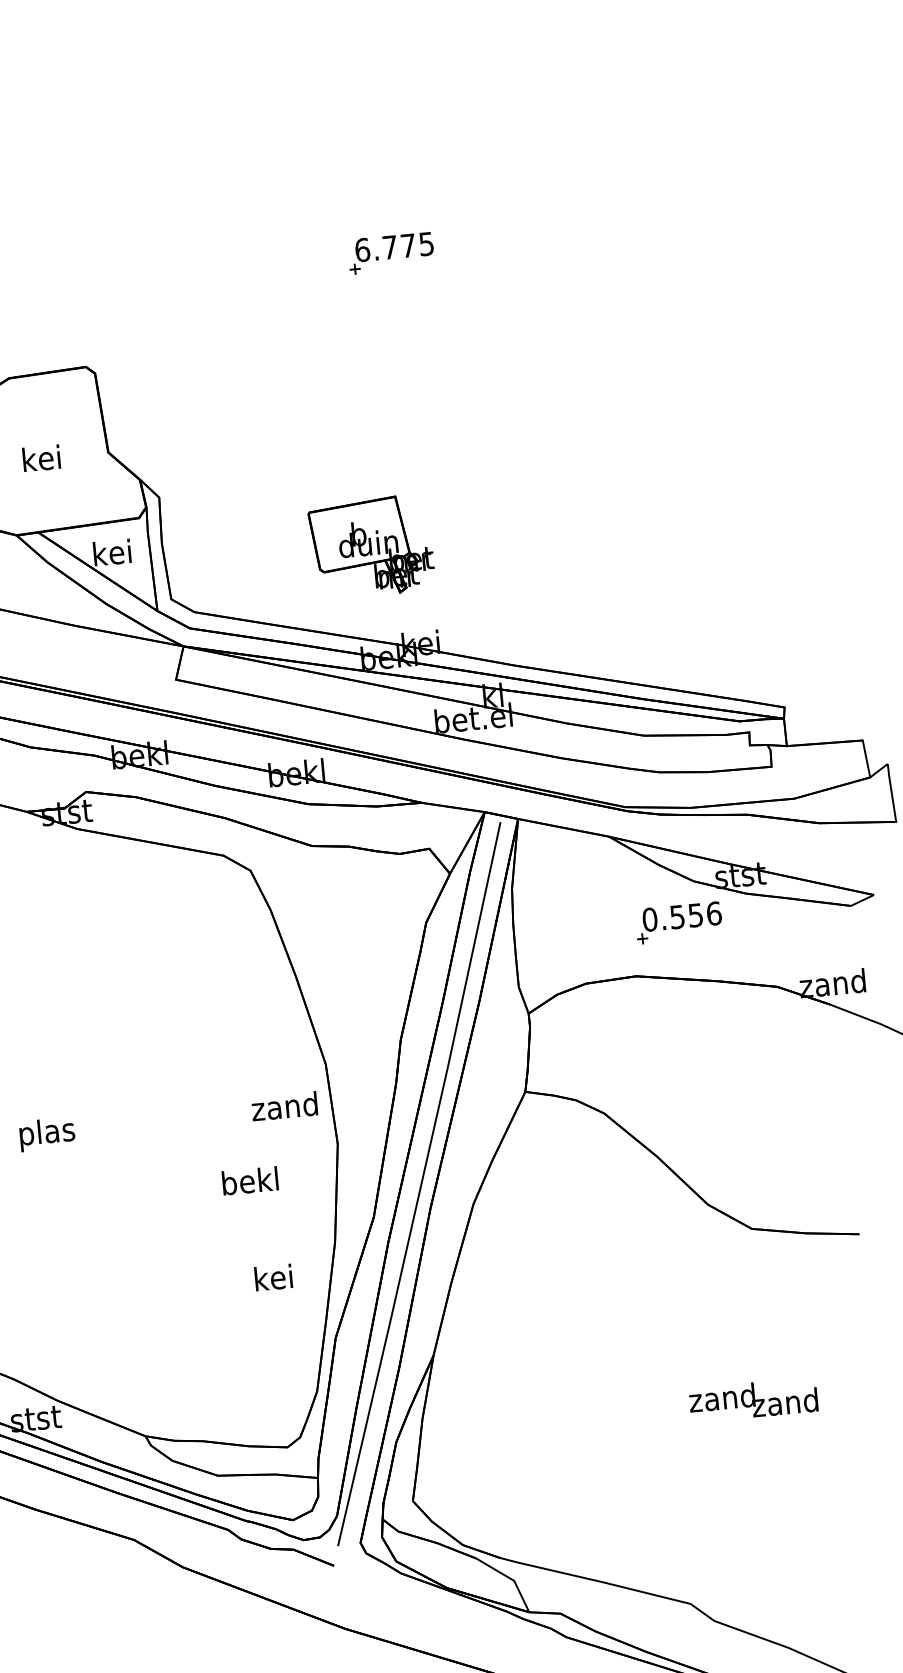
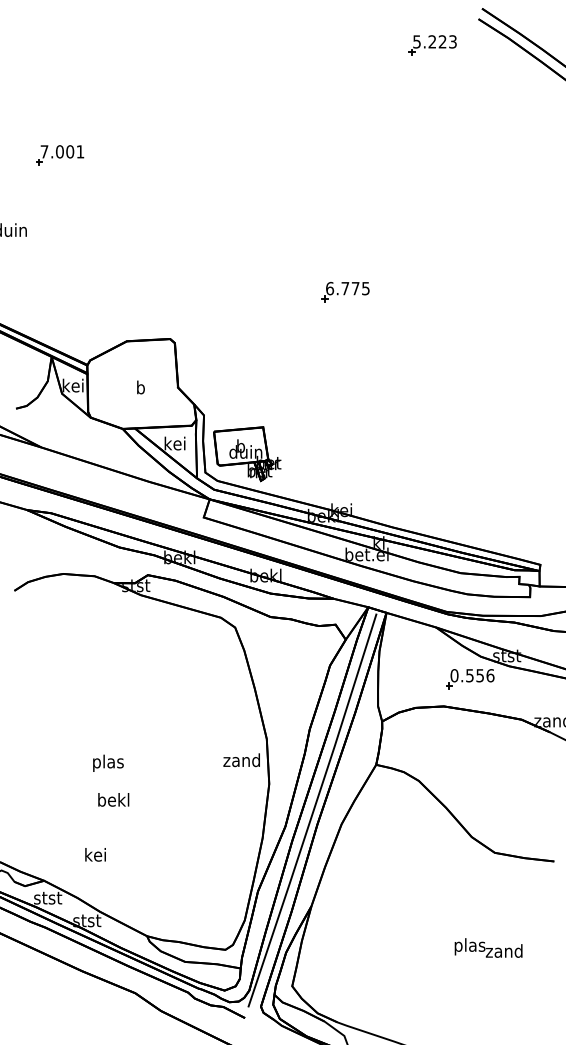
text: (41, 458) -> (140, 387), kei -> b
part: (371, 547) -> (247, 454), moved
text: (249, 1180) -> (113, 799), moved
text: (273, 1277) -> (95, 854), moved
text: (722, 1400) -> (469, 946), zand -> plas

